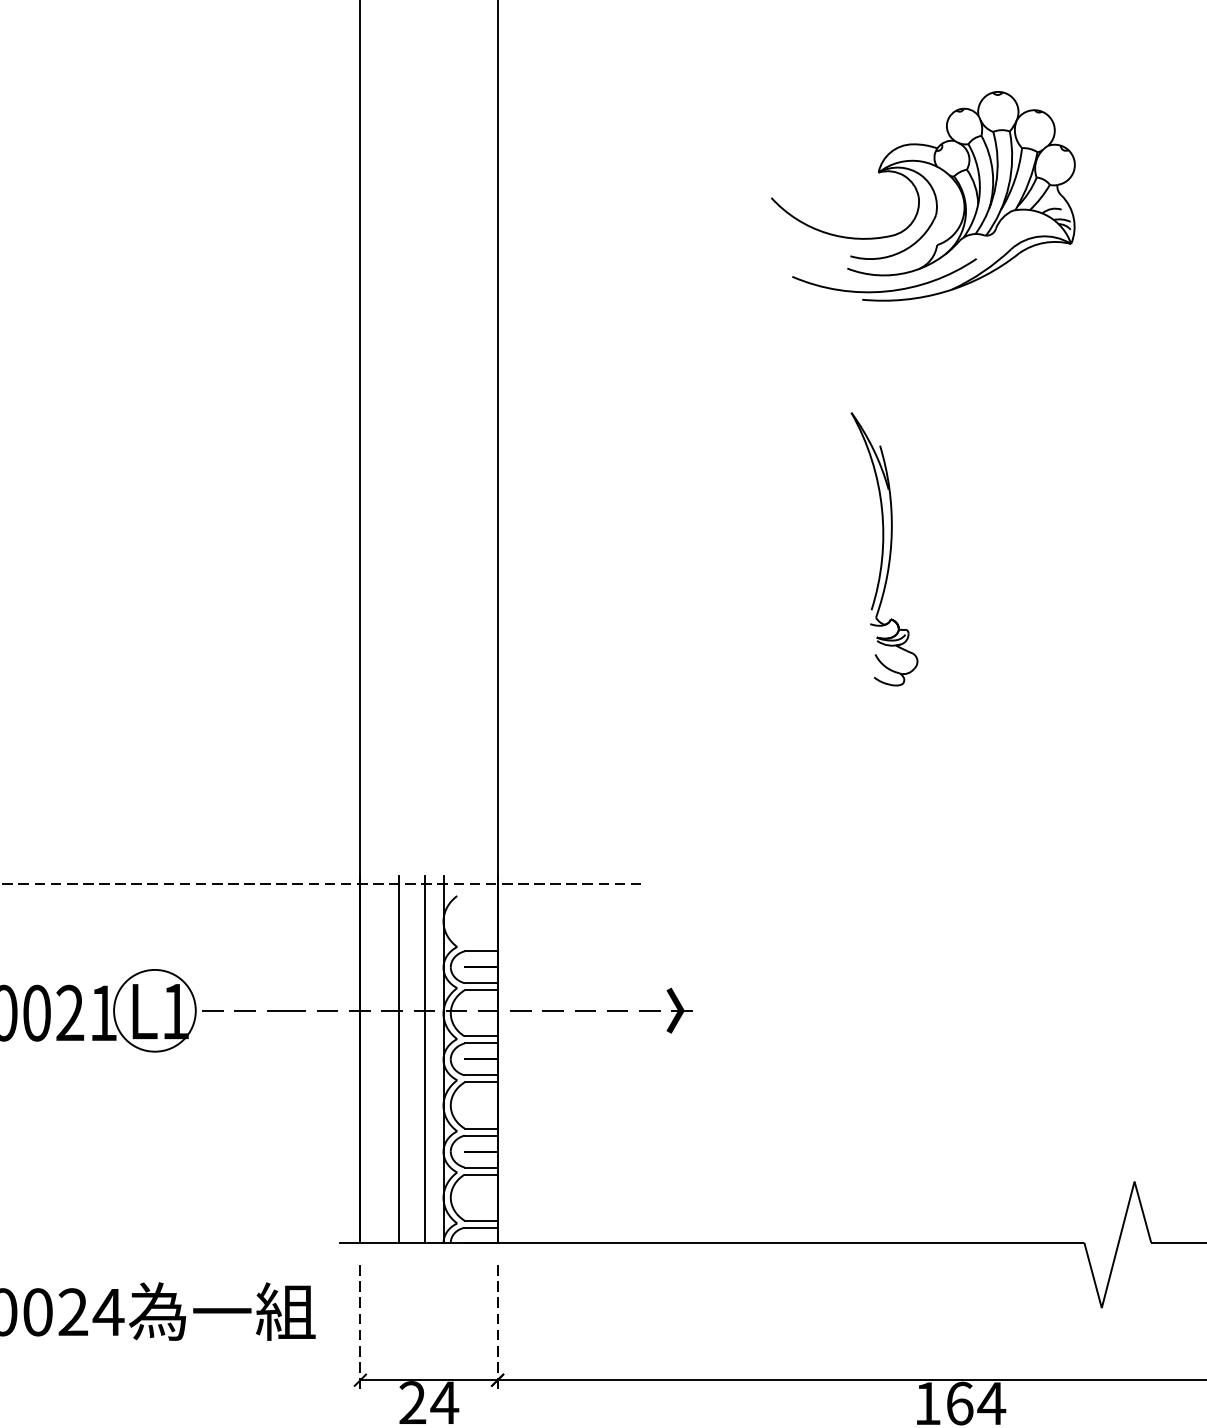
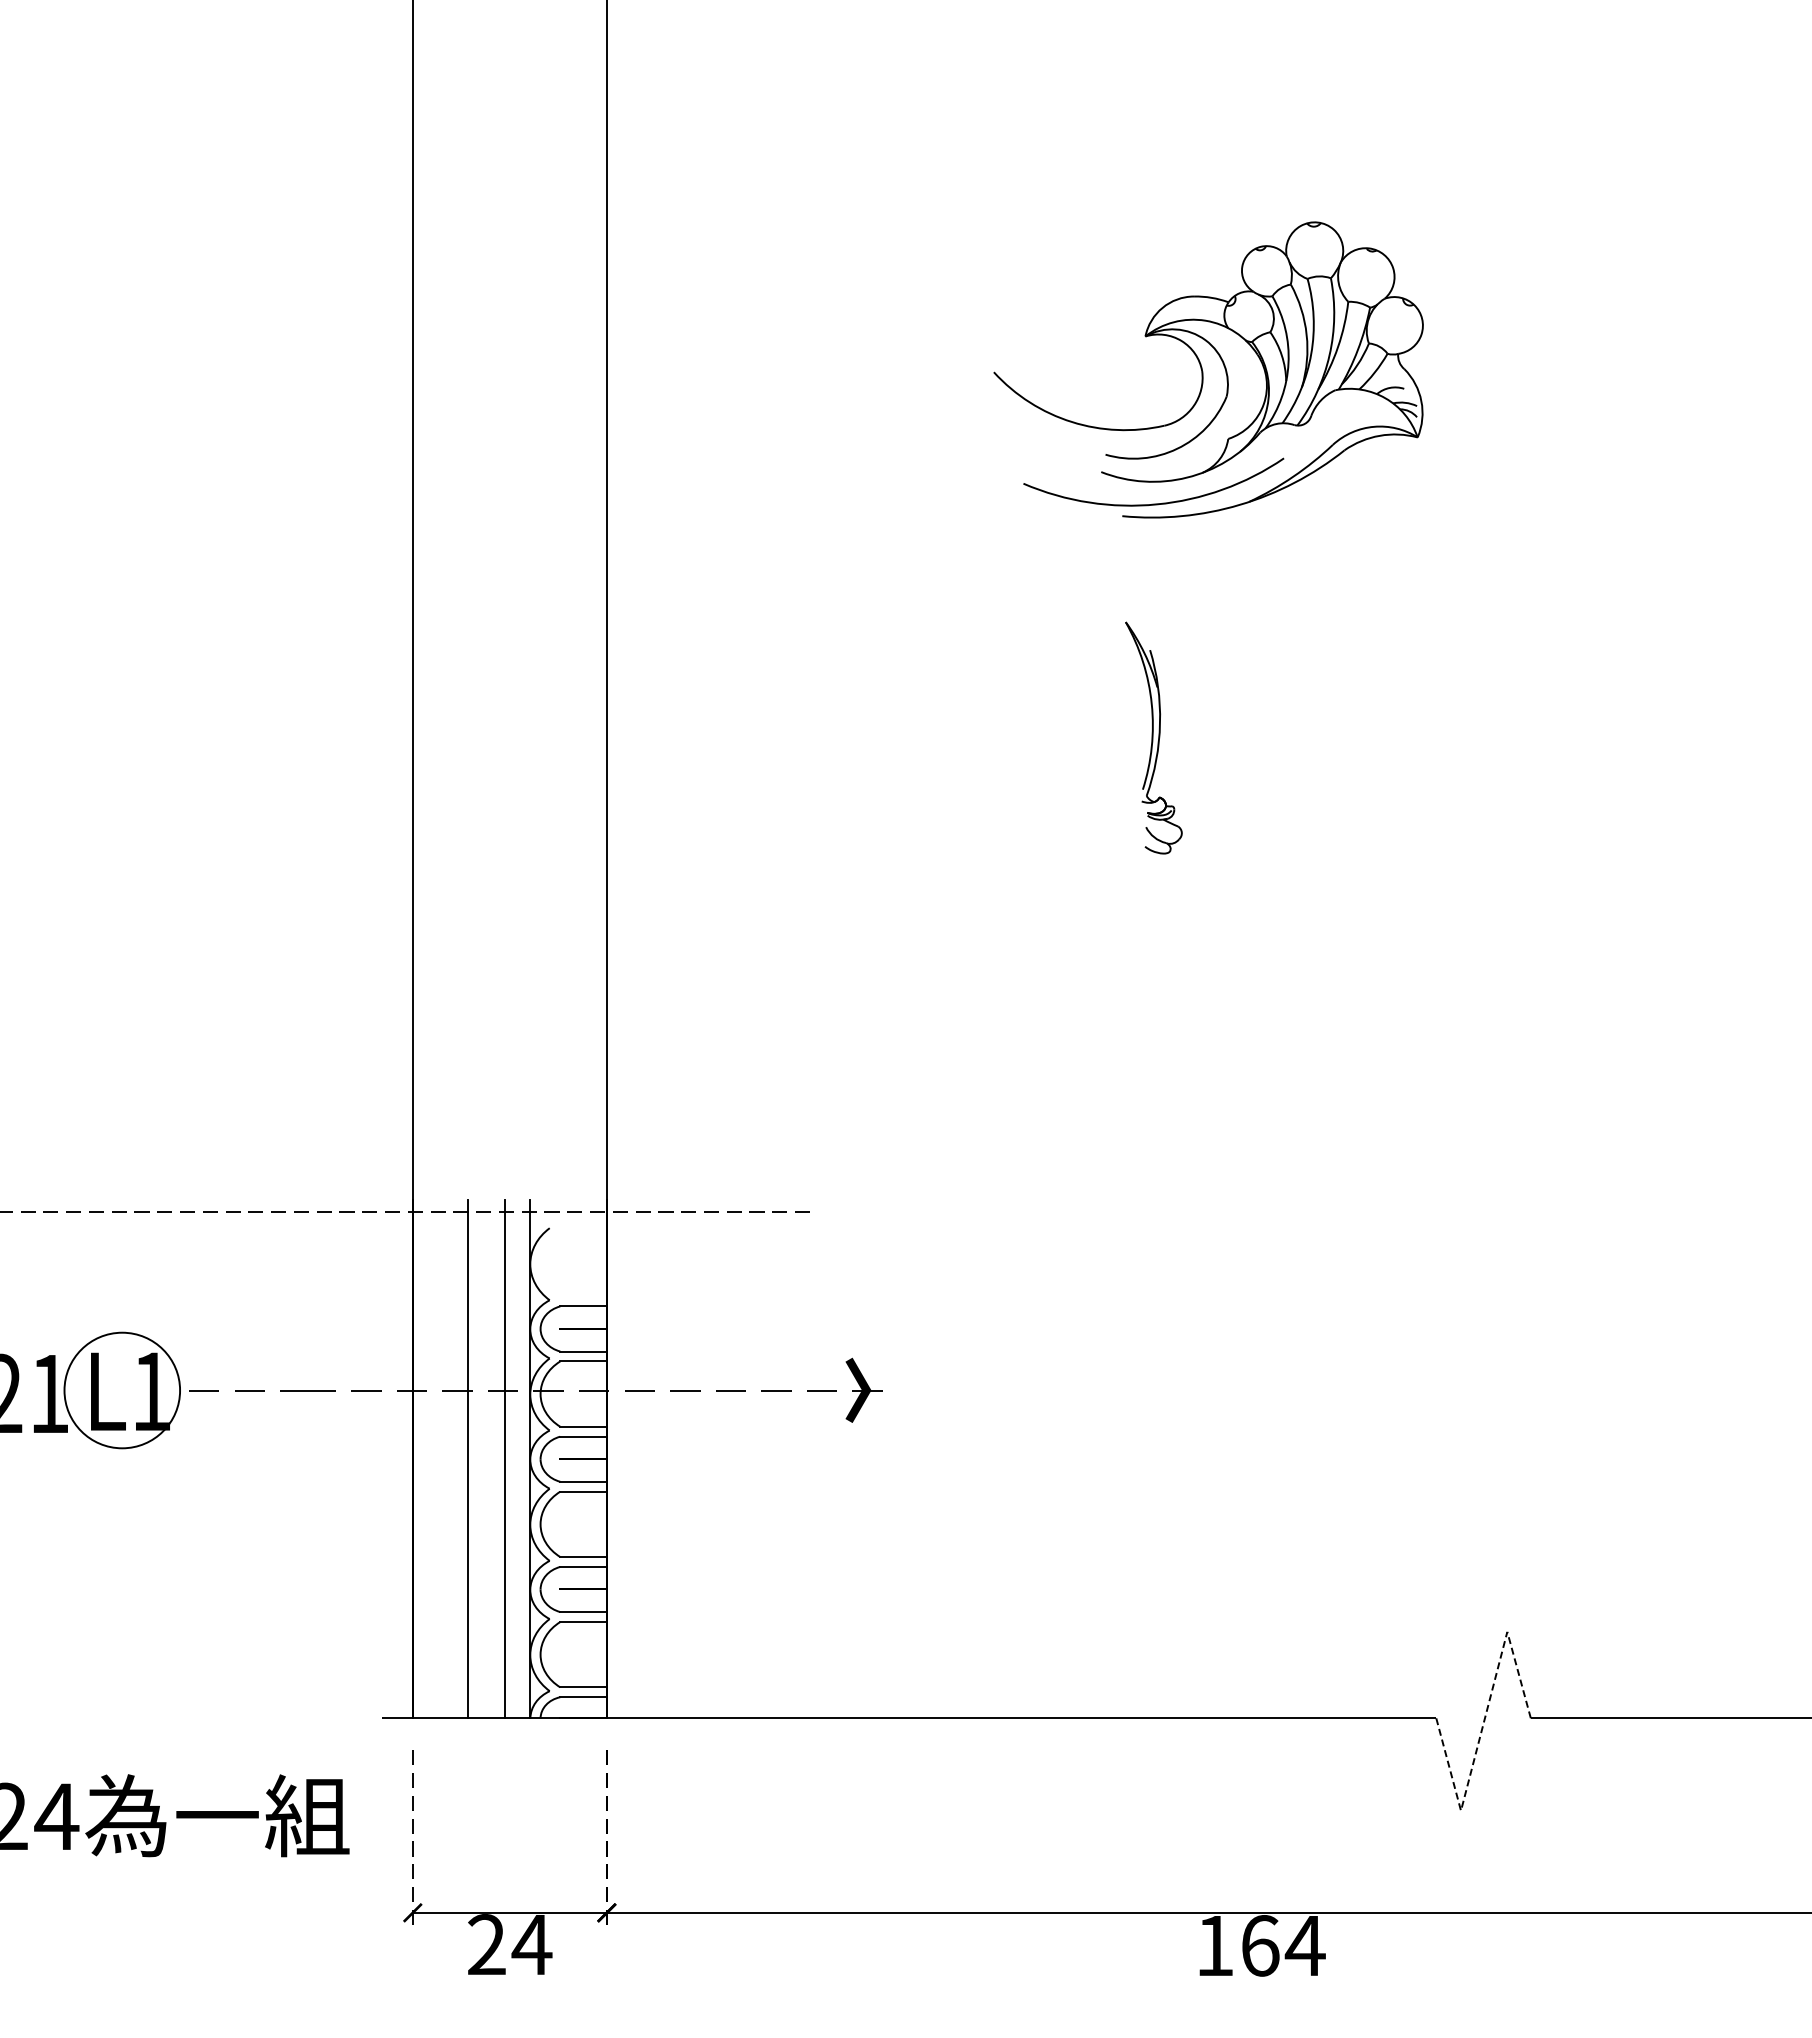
part: (923, 195) -> (1208, 369), moved
part: (884, 548) -> (1153, 737), size x0.6
line: (1117, 1246) -> (1483, 1723), solid -> dashed

